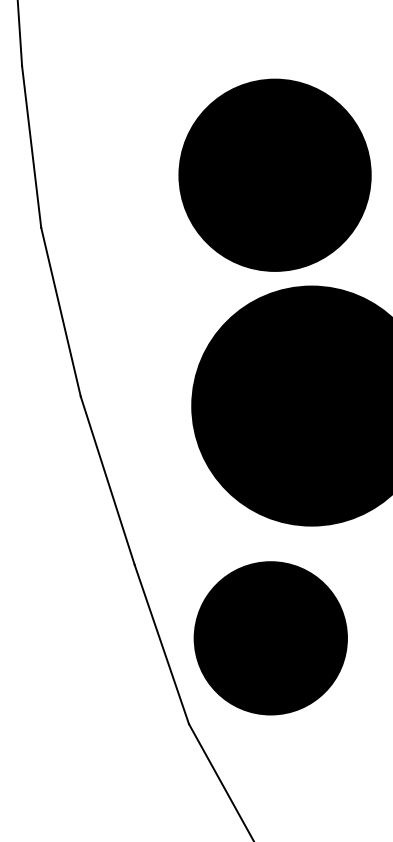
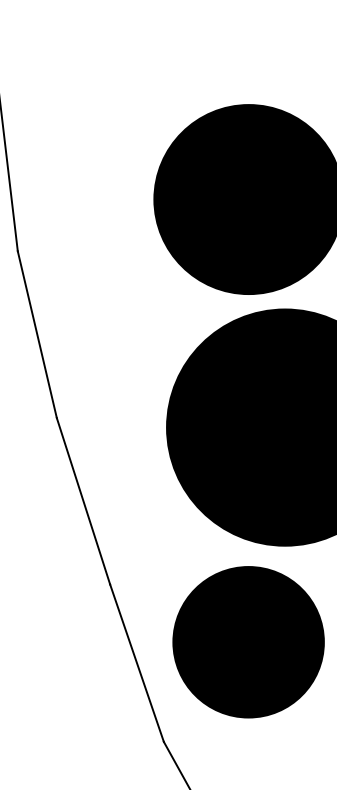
part: (270, 638) -> (248, 642), moved

